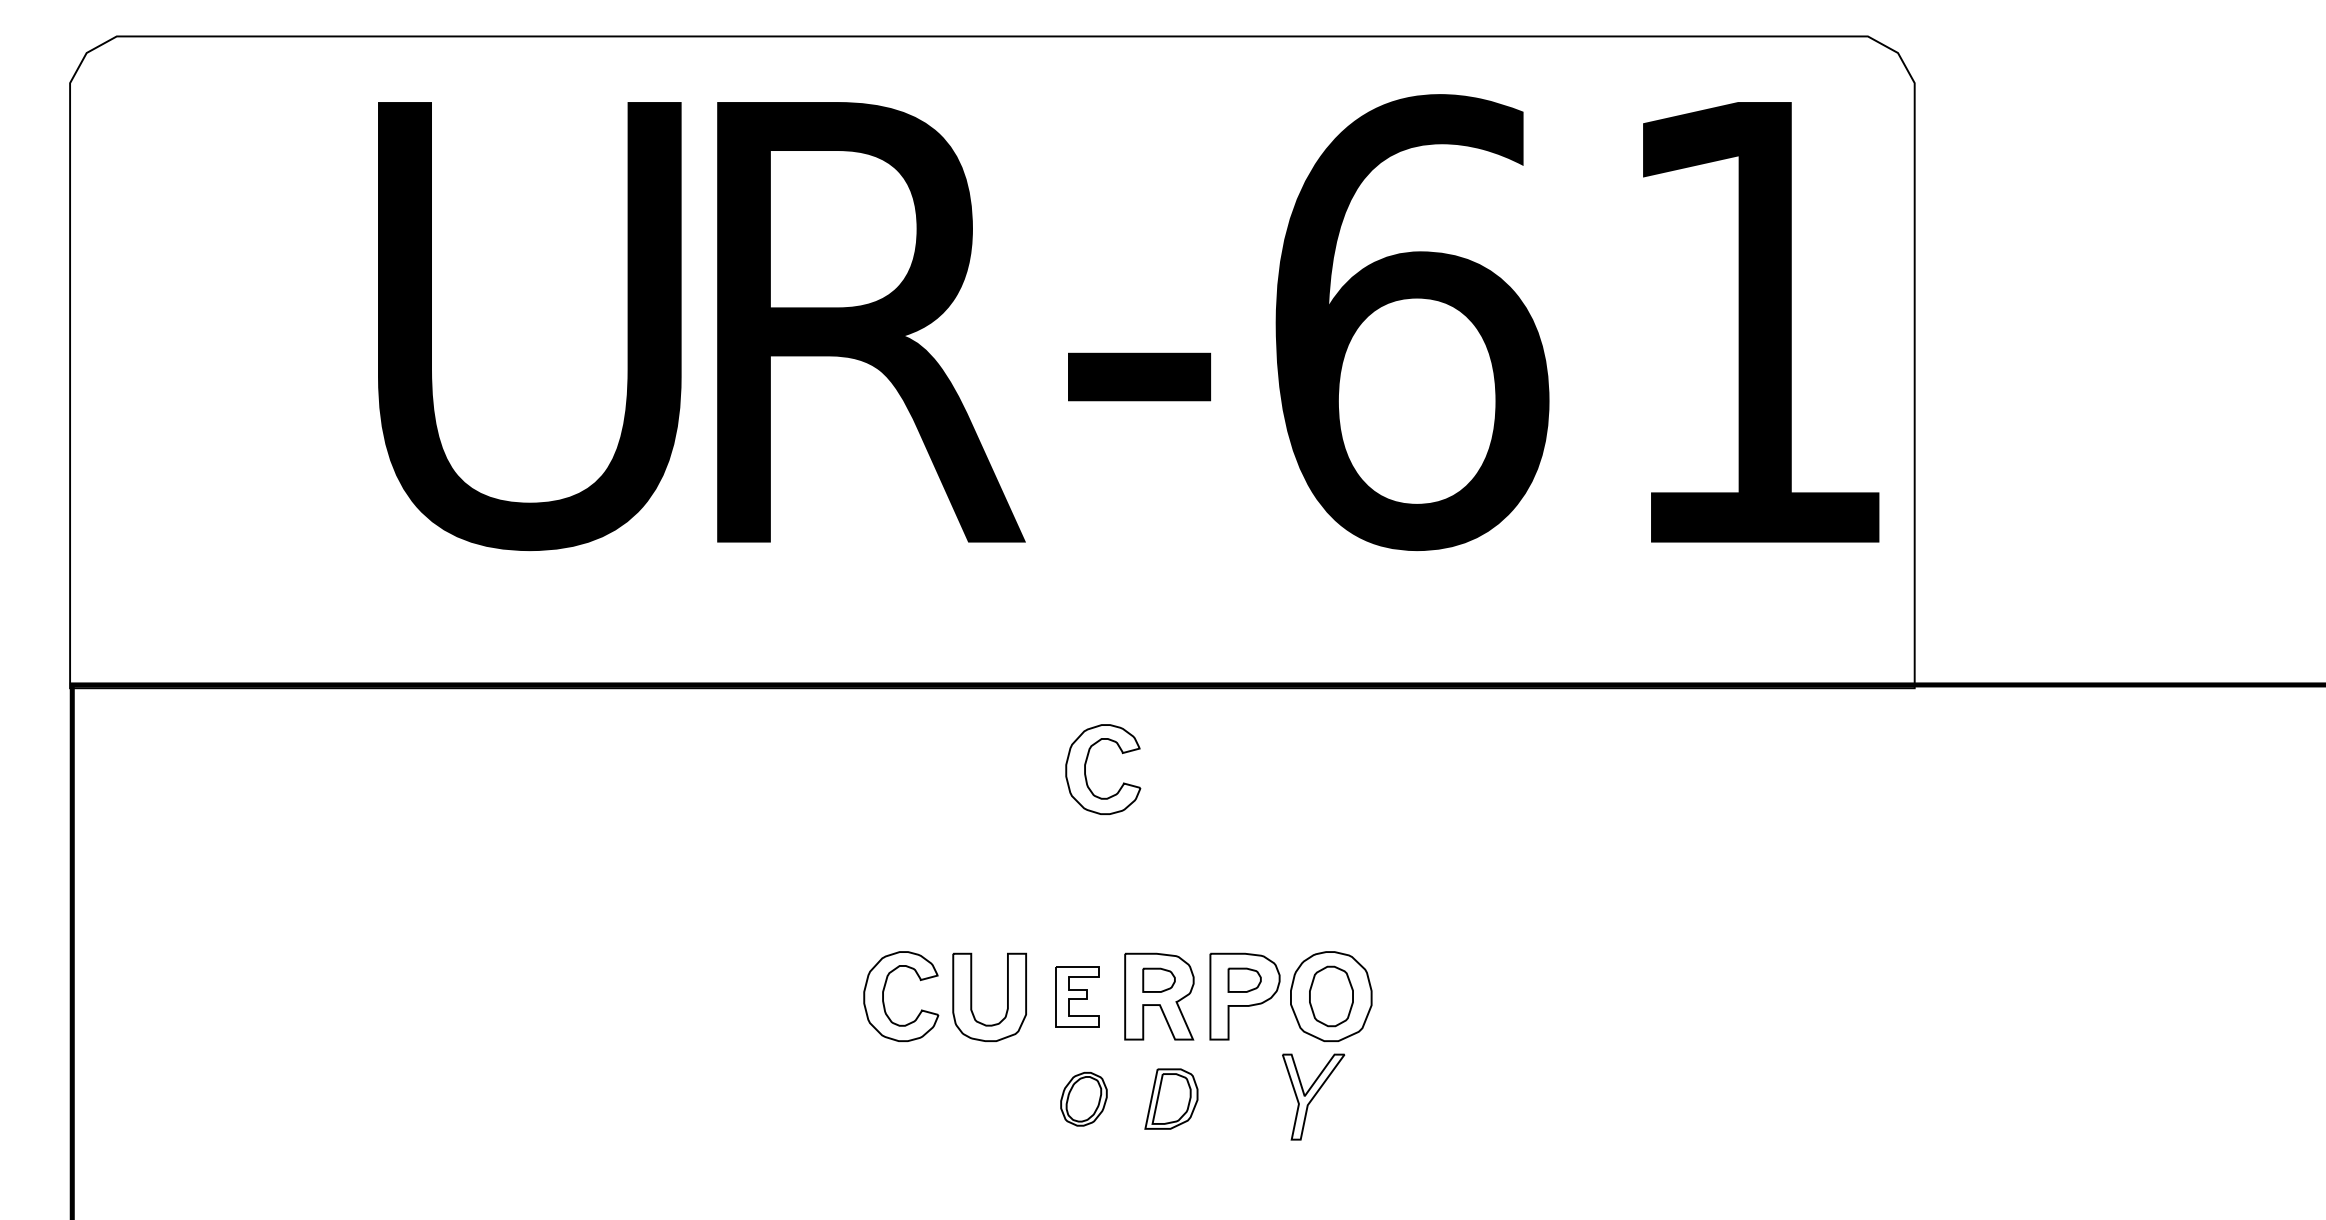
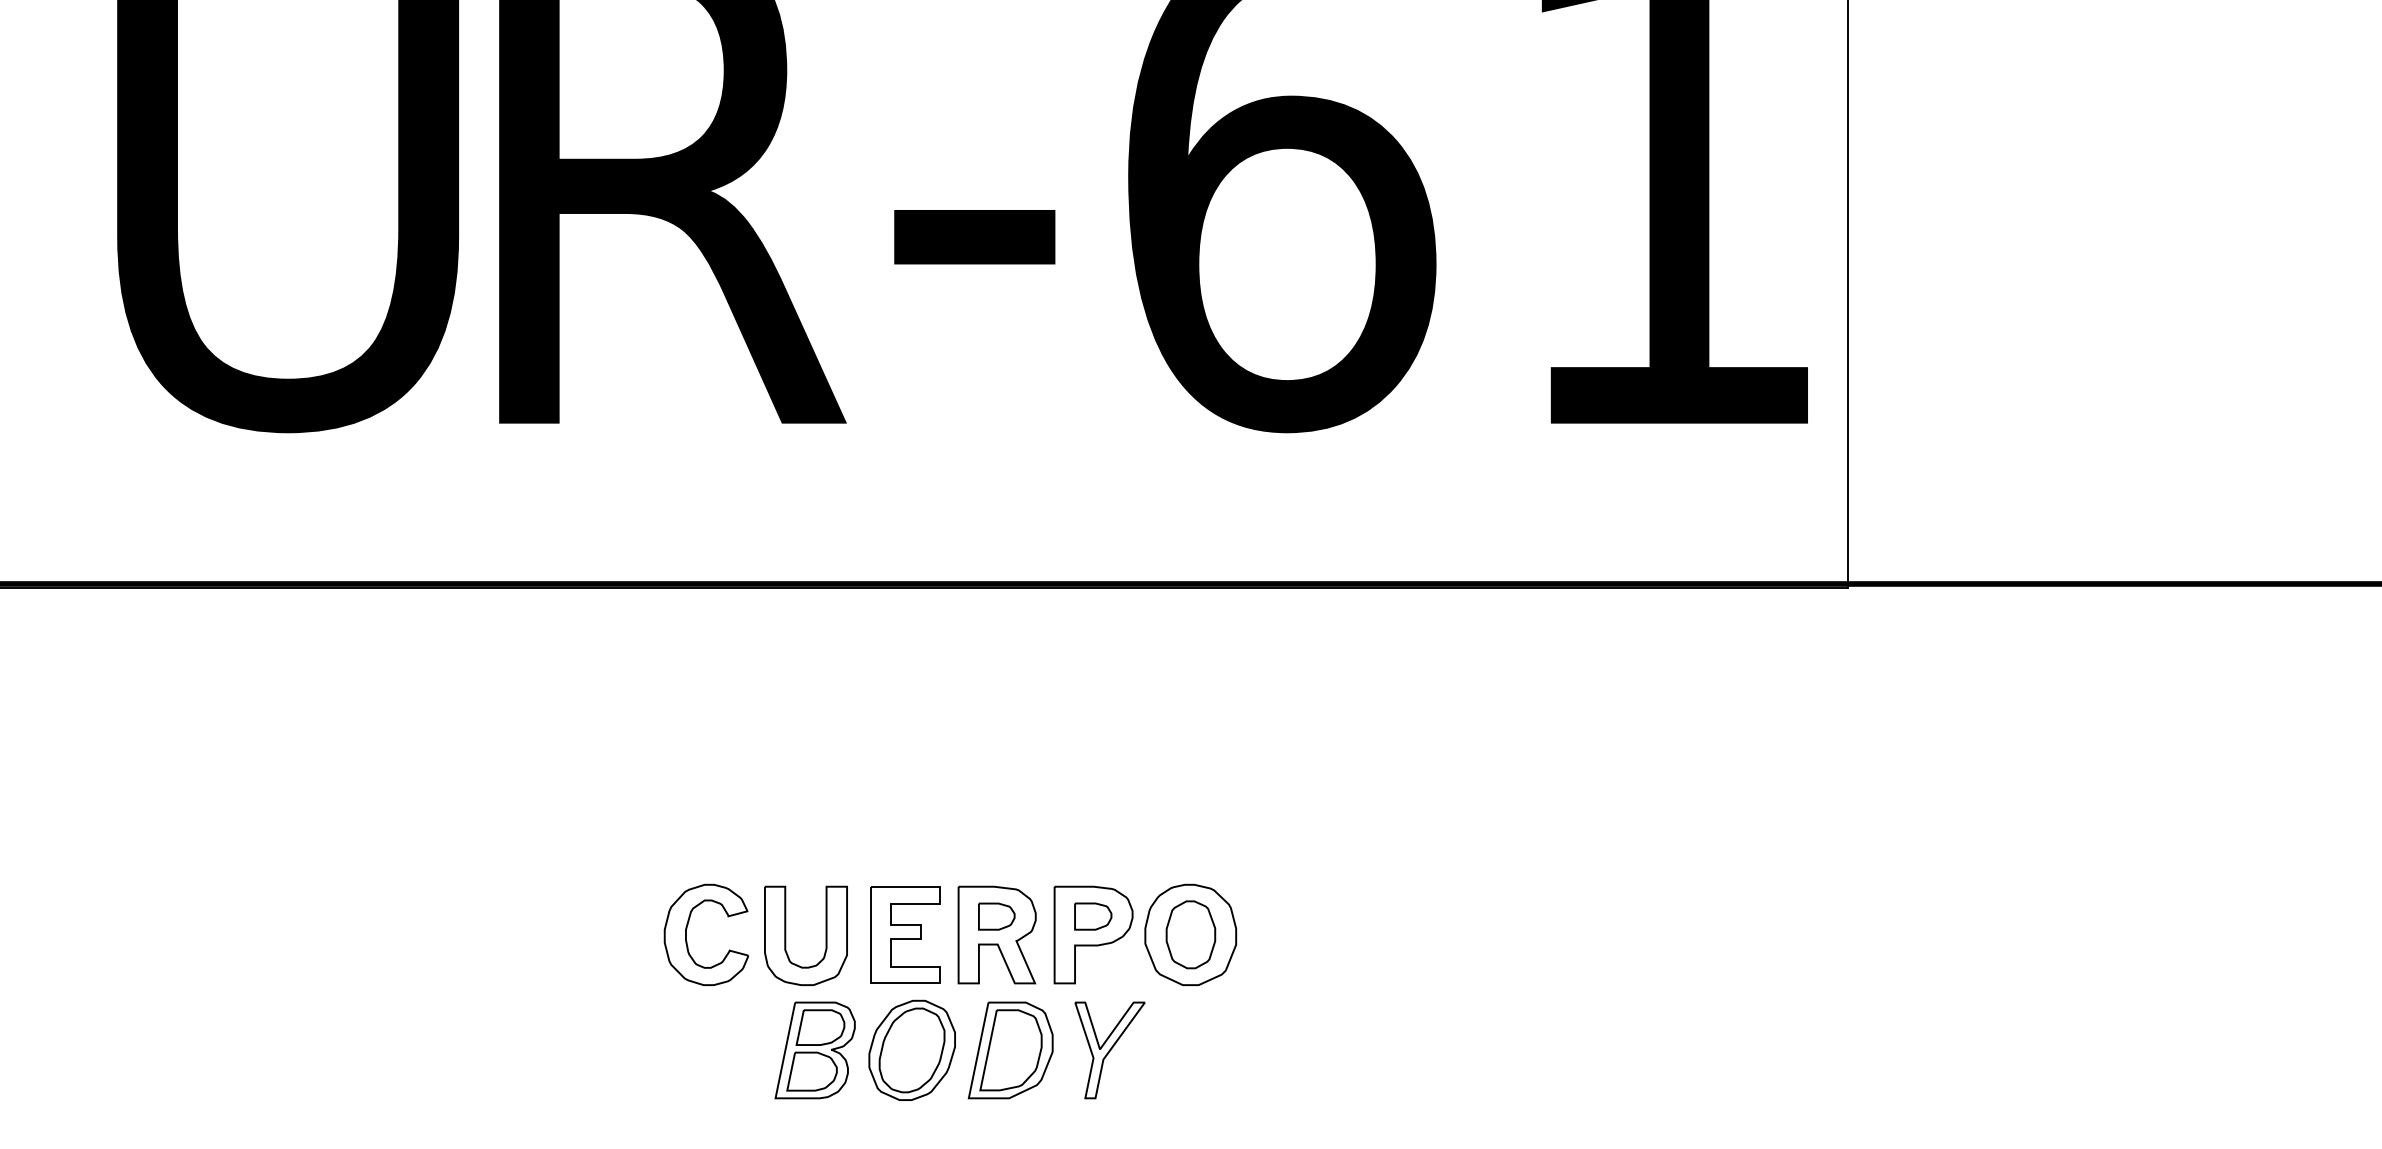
part: (1086, 764) -> (915, 673), removed
part: (1077, 996) -> (904, 934), size x1.43
part: (1313, 1096) -> (1109, 1049), moved
part: (997, 1098) -> (814, 1049), added
part: (1171, 1098) -> (1010, 1049), size x1.43
part: (1083, 1099) -> (911, 1050), size x1.67

